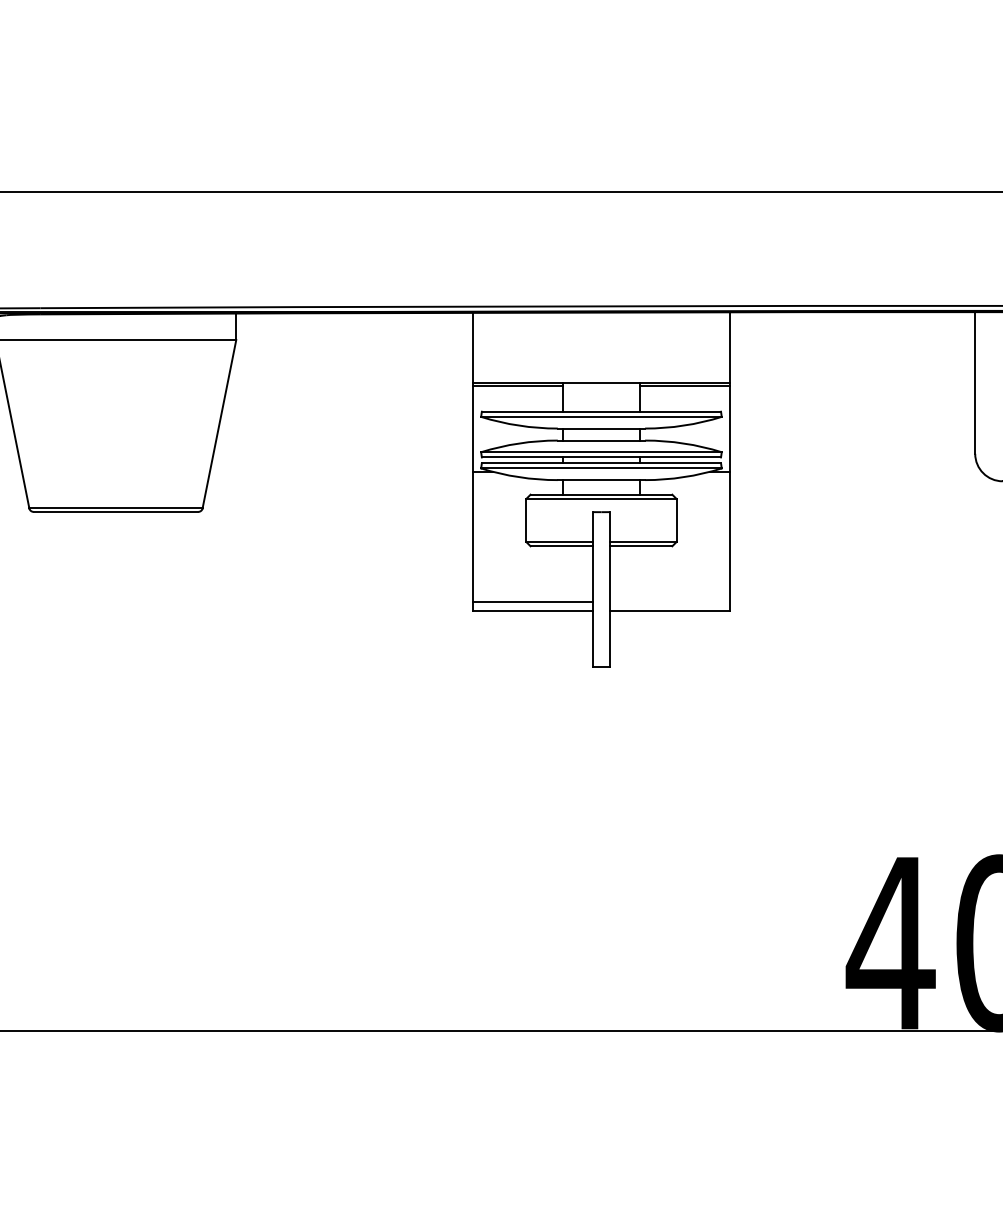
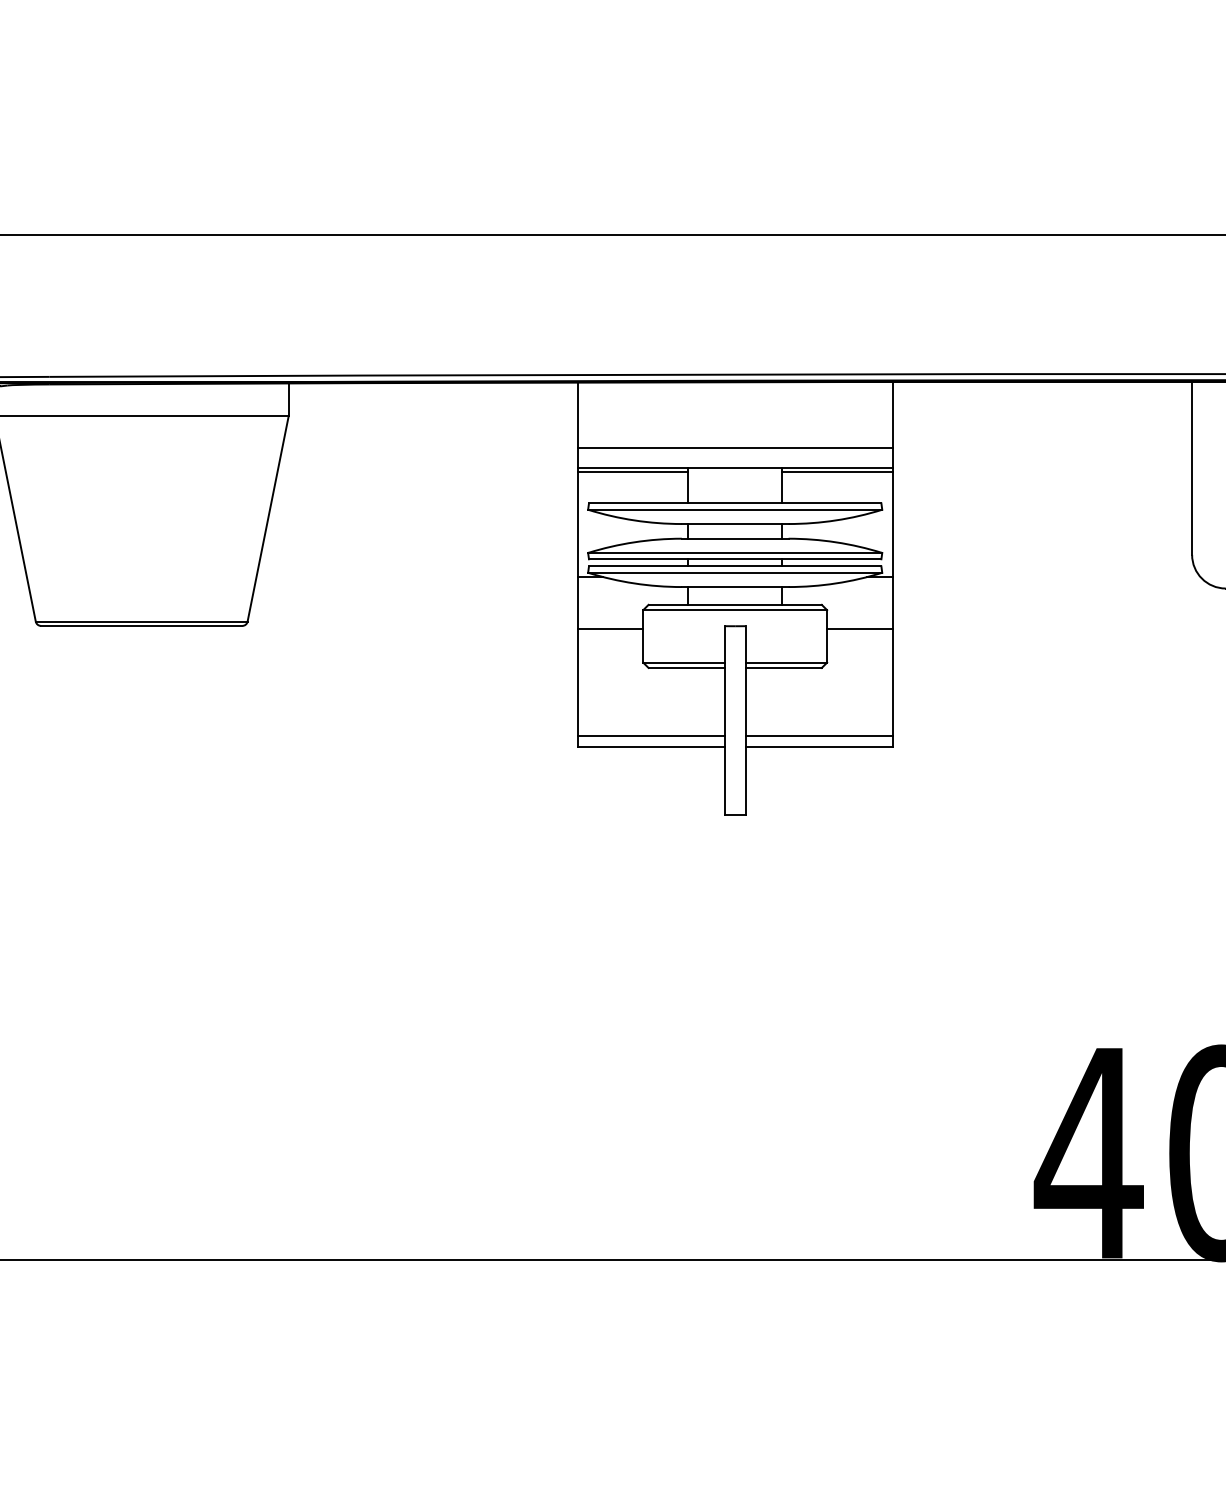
line: (601, 366) -> (735, 448), added
line: (499, 514) -> (610, 629), added
line: (703, 514) -> (859, 629), added
line: (670, 602) -> (819, 736), added

